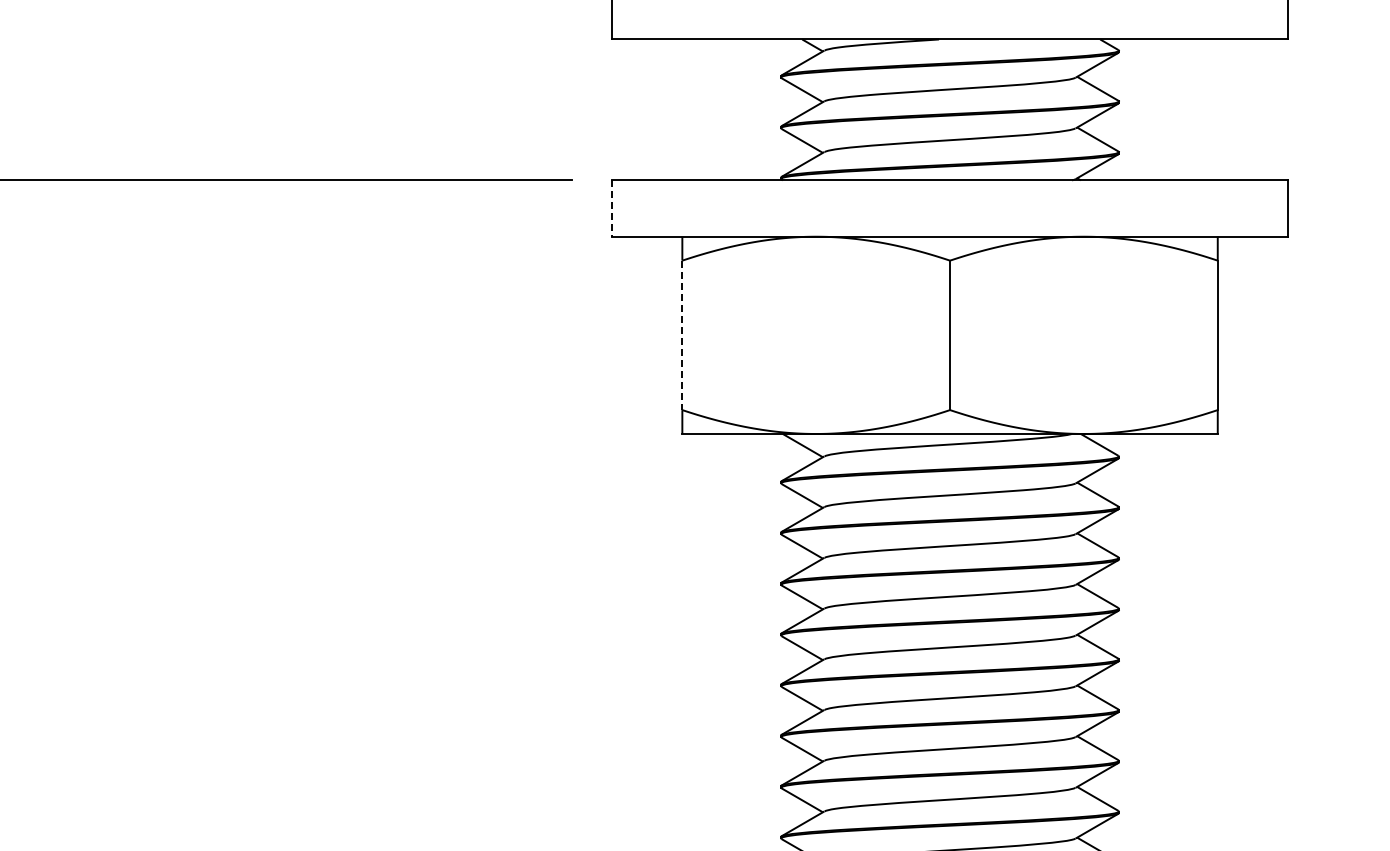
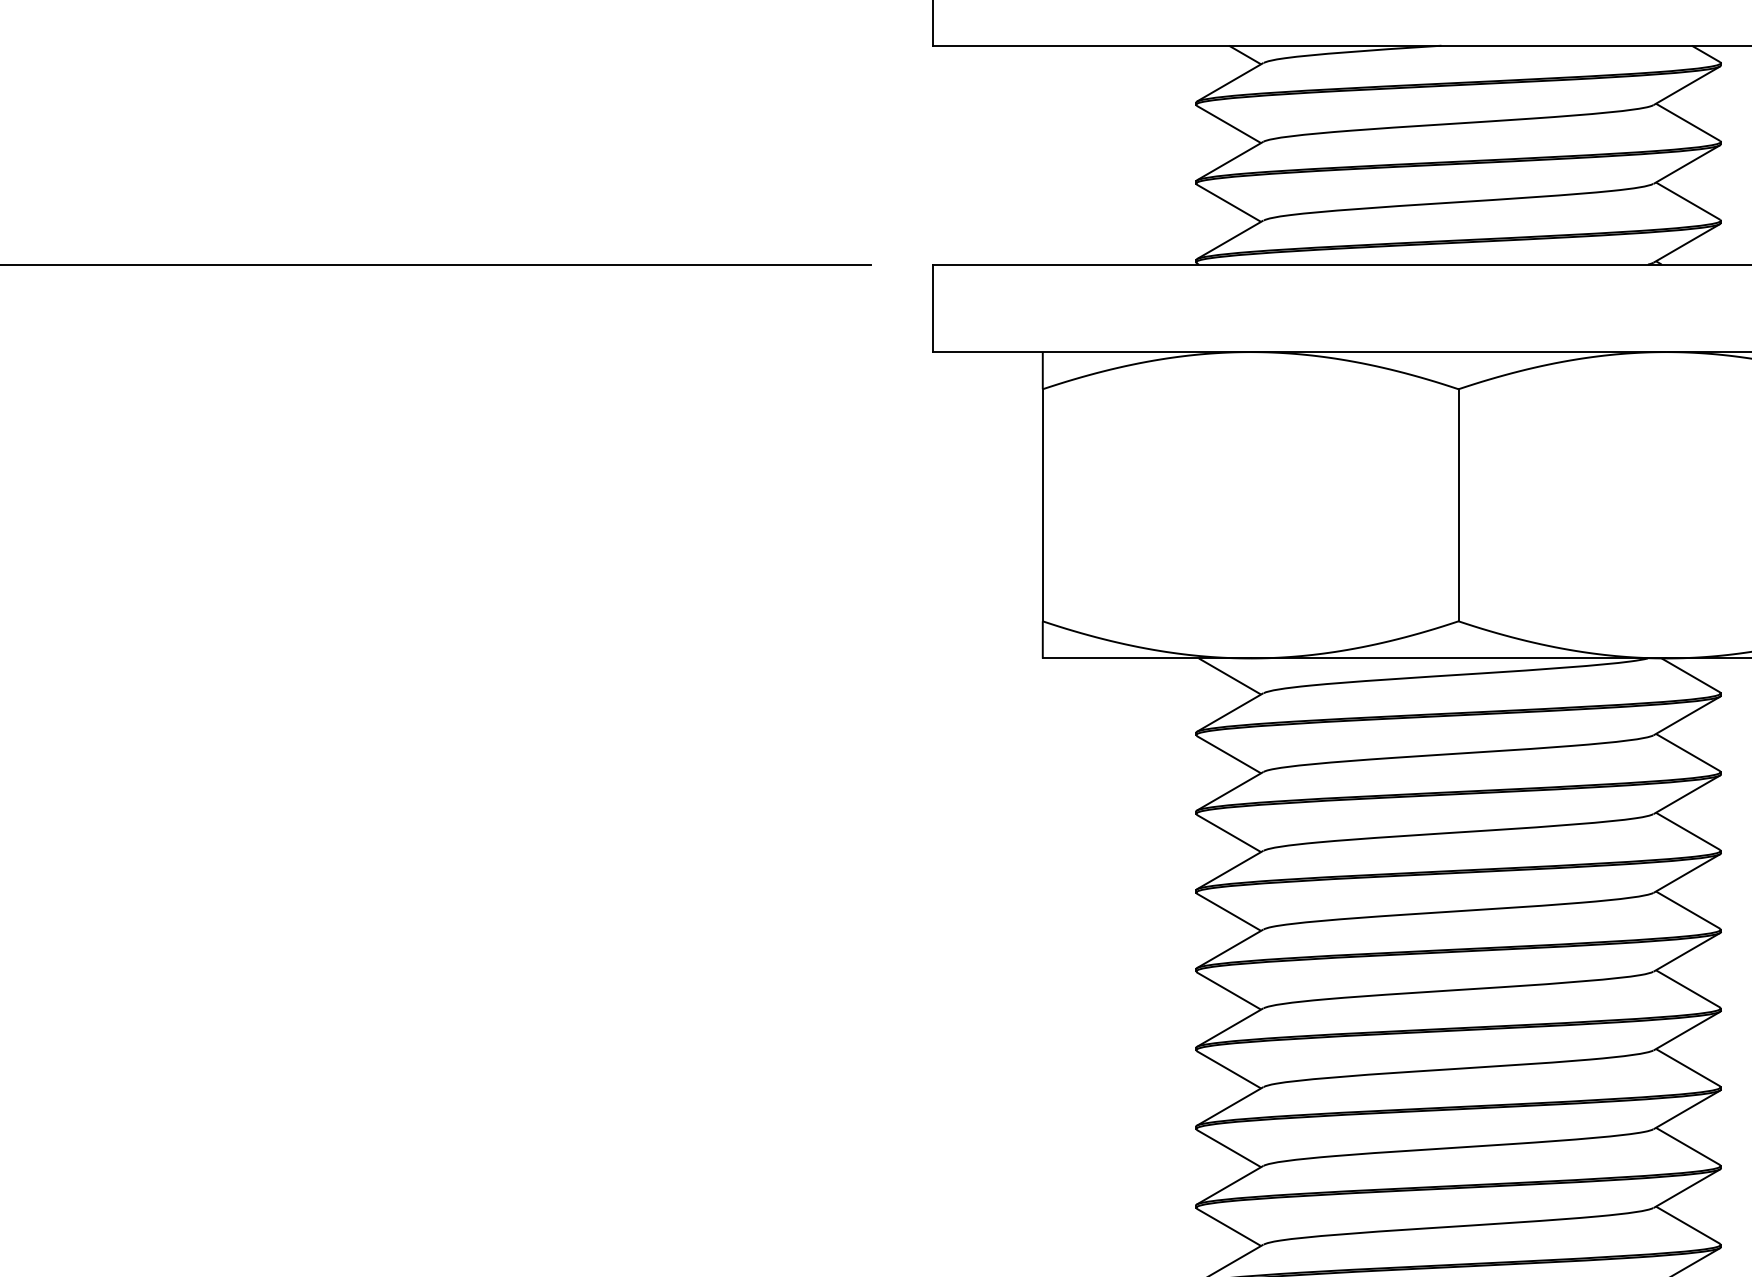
line: (611, 209) -> (932, 309), dashed -> solid
line: (682, 335) -> (1043, 505), dashed -> solid

